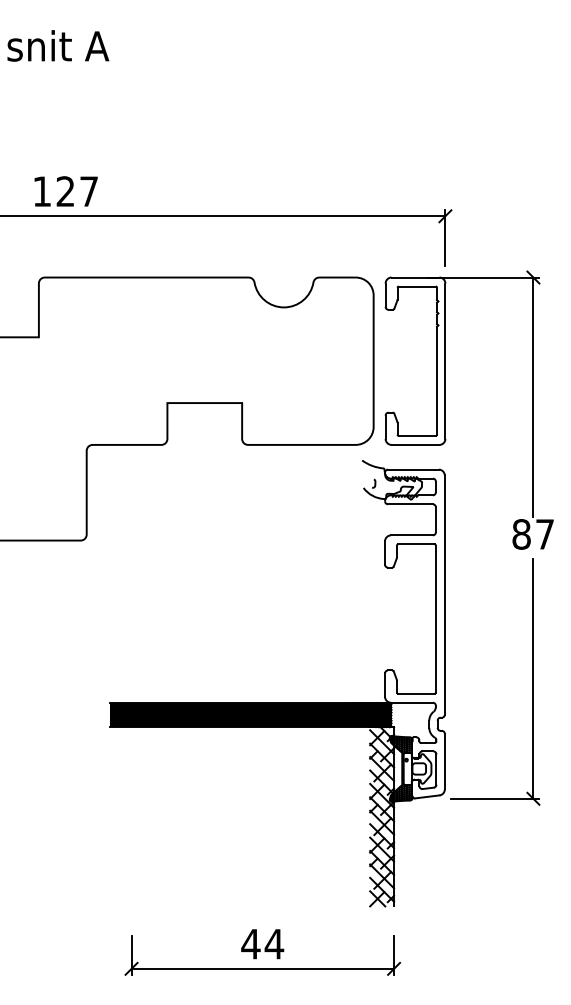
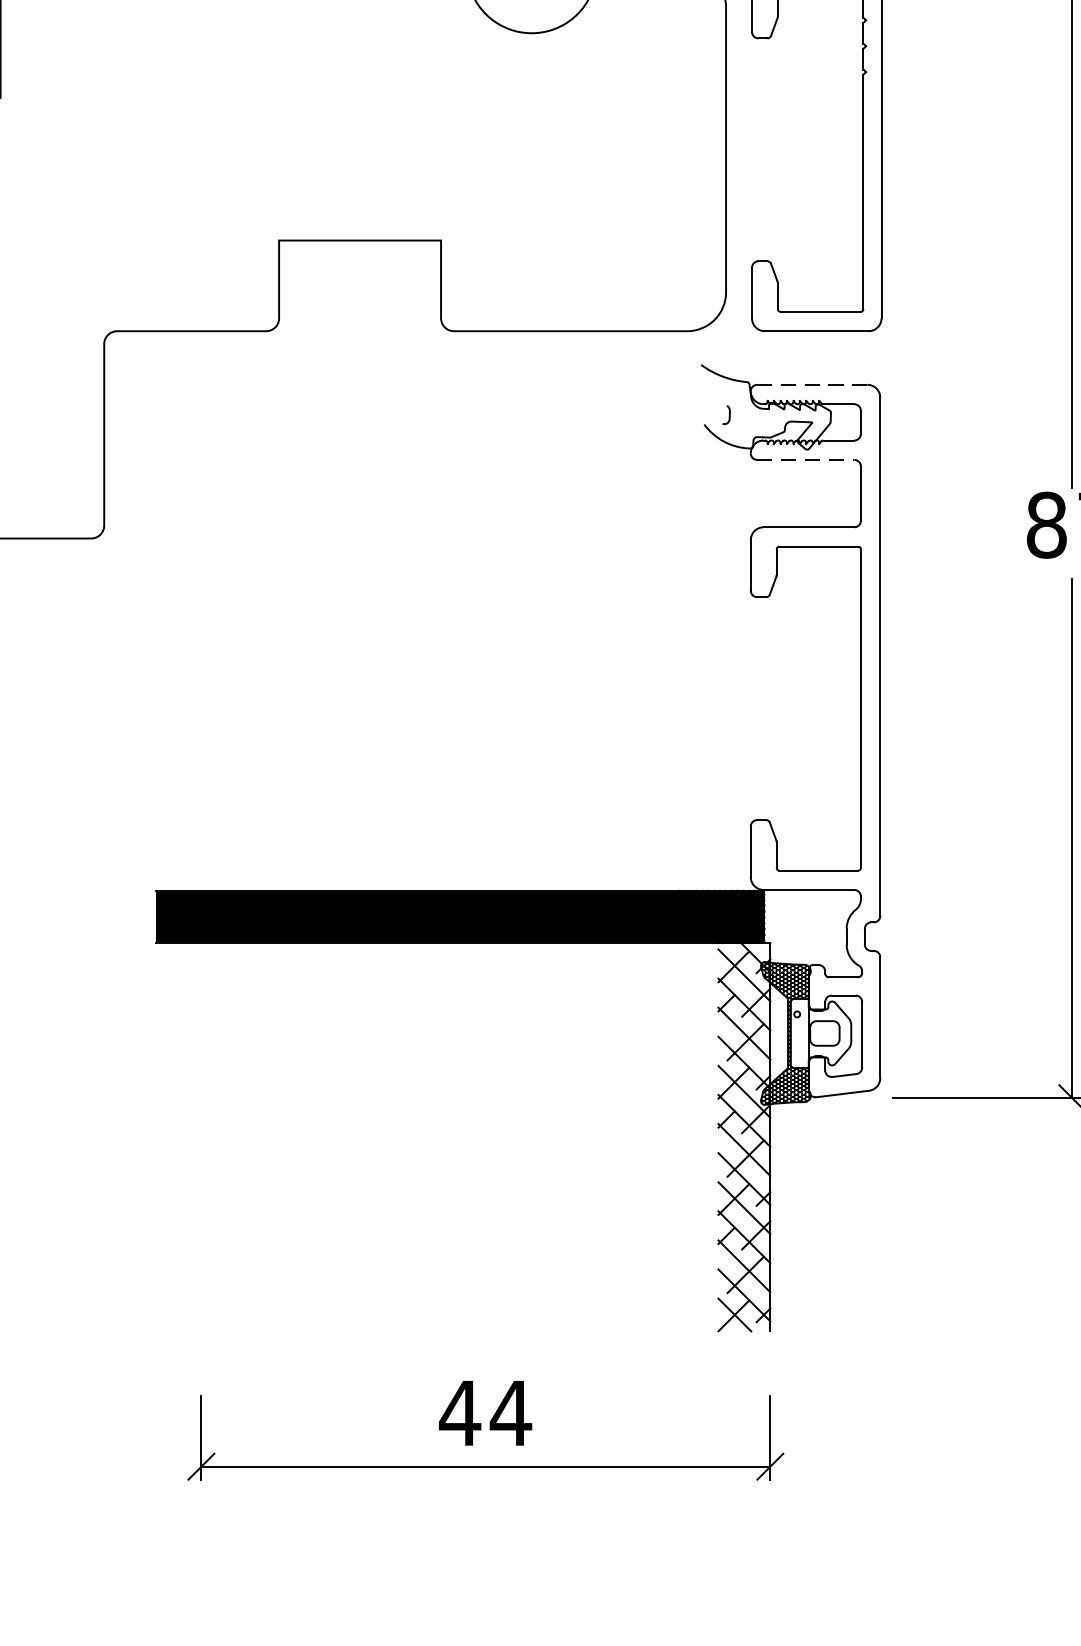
line: (412, 469) -> (810, 384), solid -> dashed
line: (410, 504) -> (805, 460), solid -> dashed

